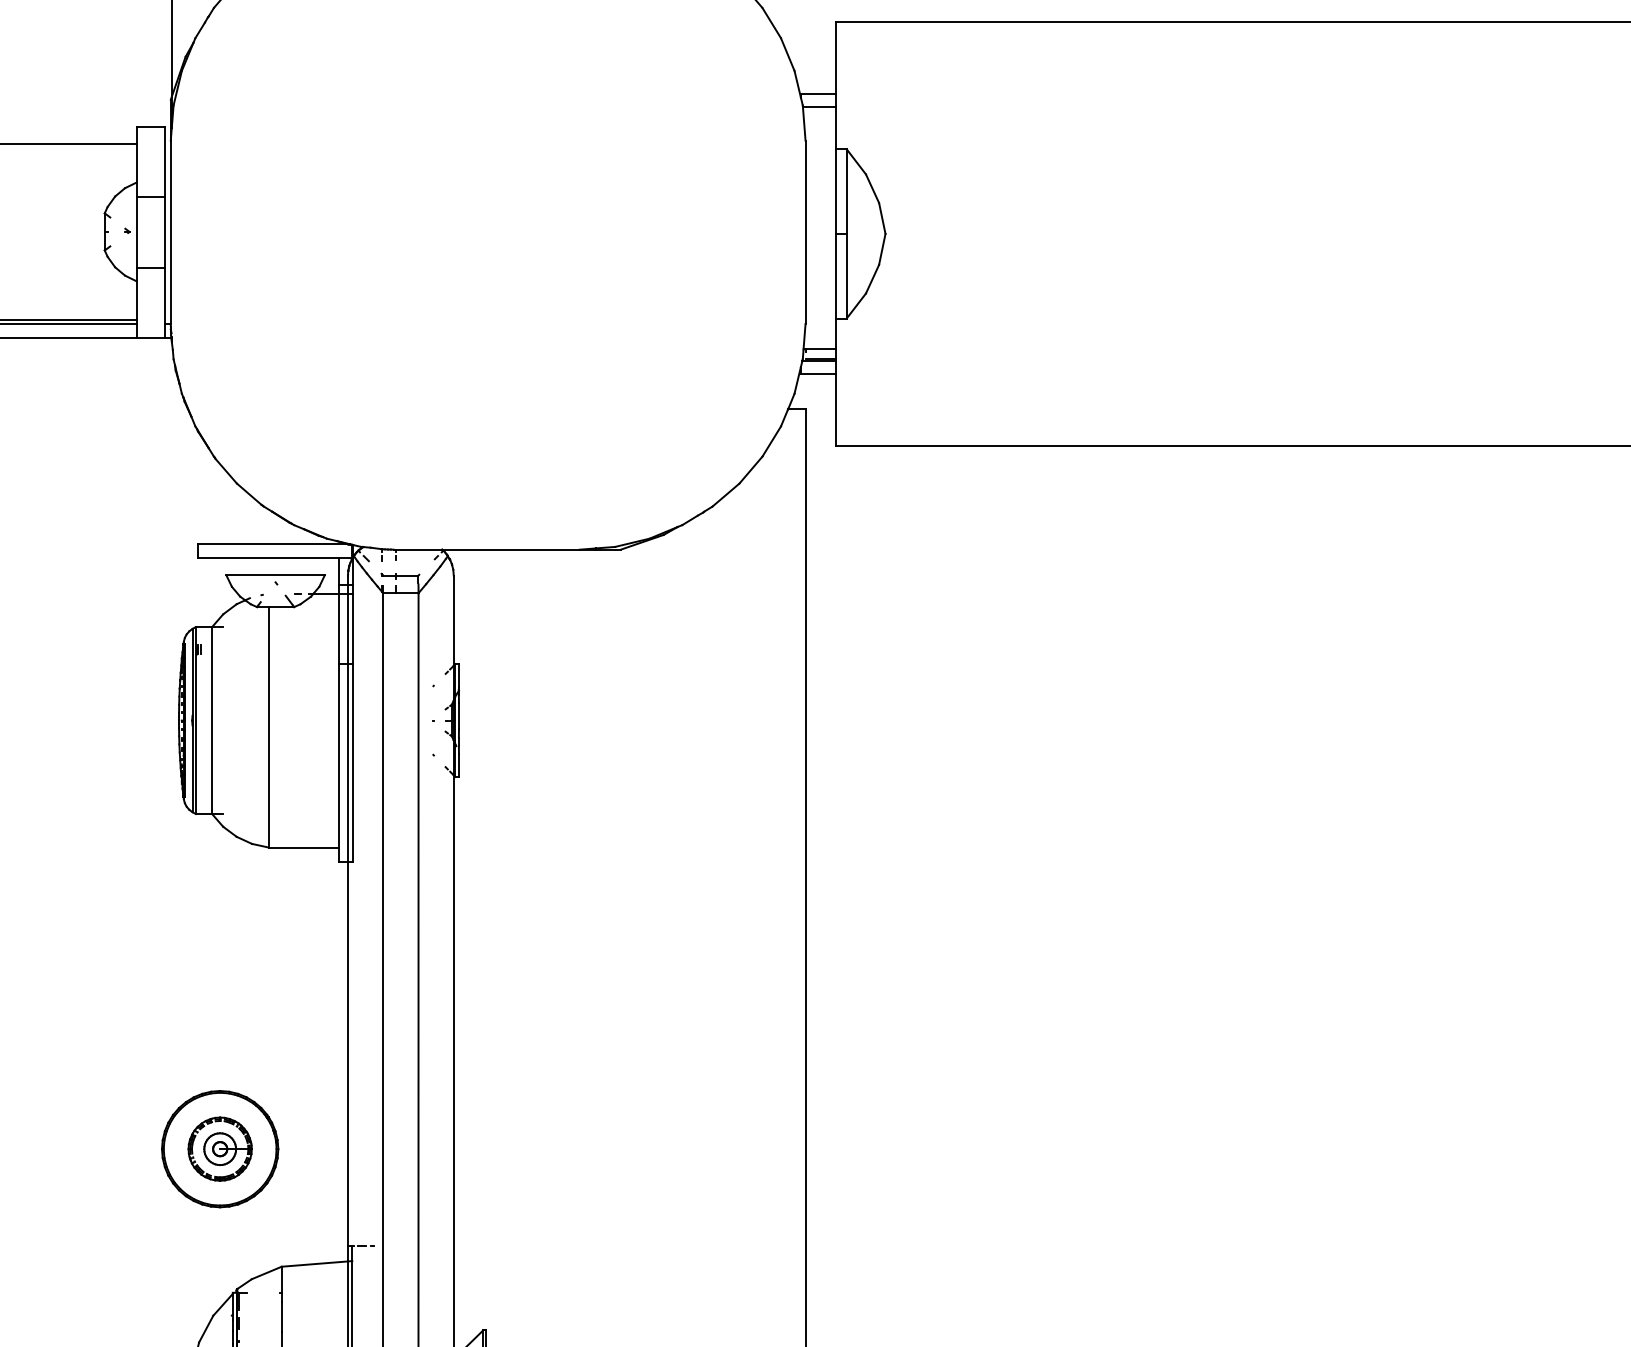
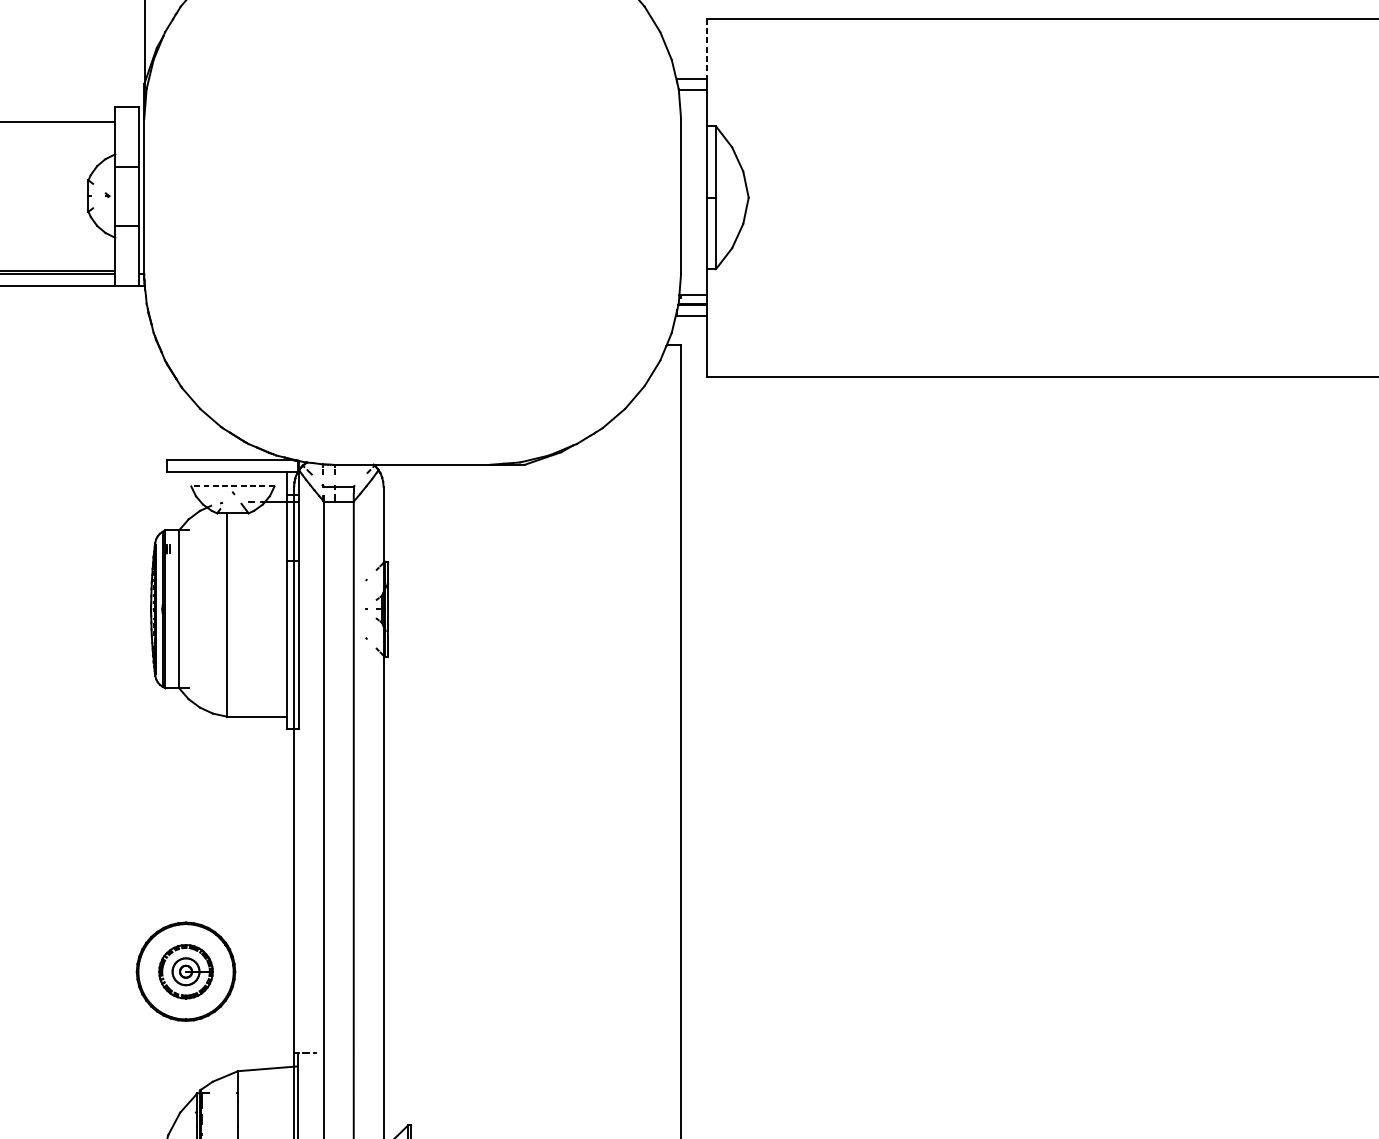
line: (836, 58) -> (707, 49), solid -> dashed
line: (275, 575) -> (232, 486), solid -> dashed

